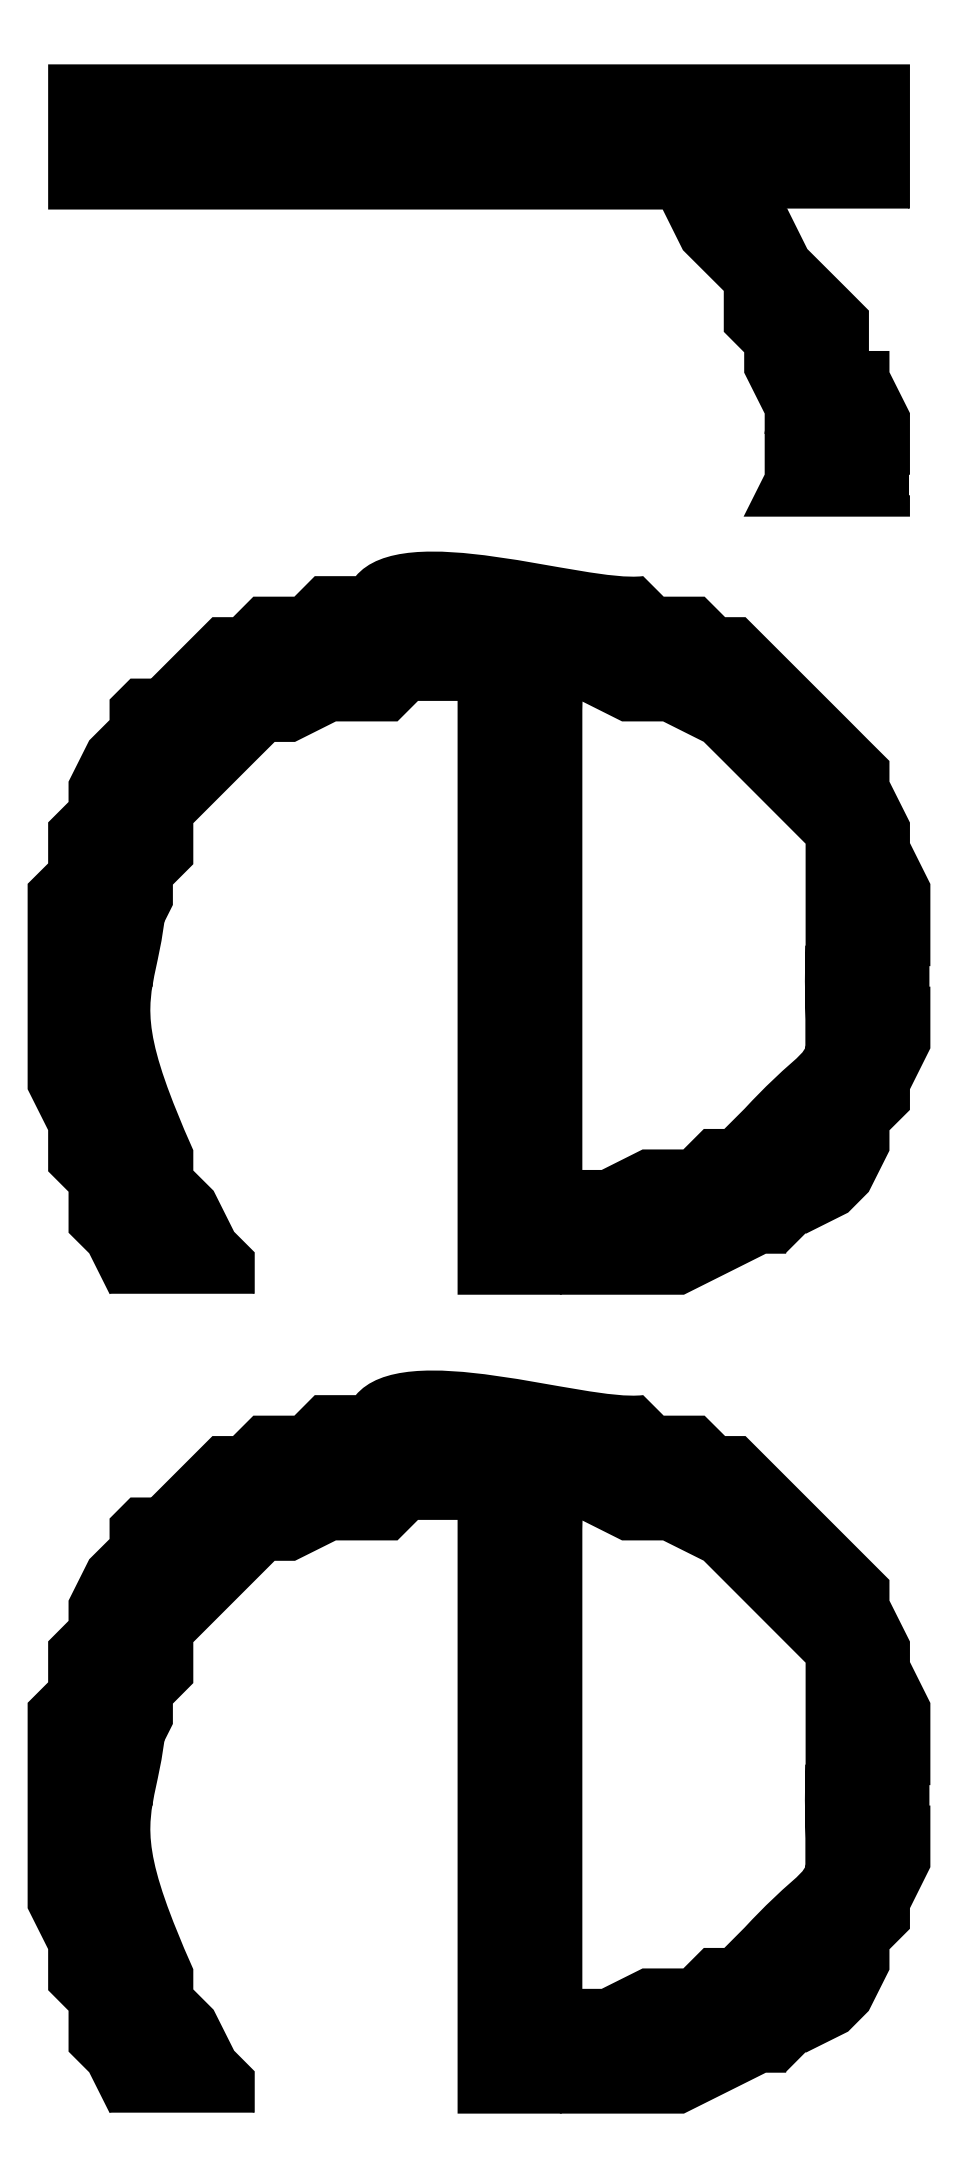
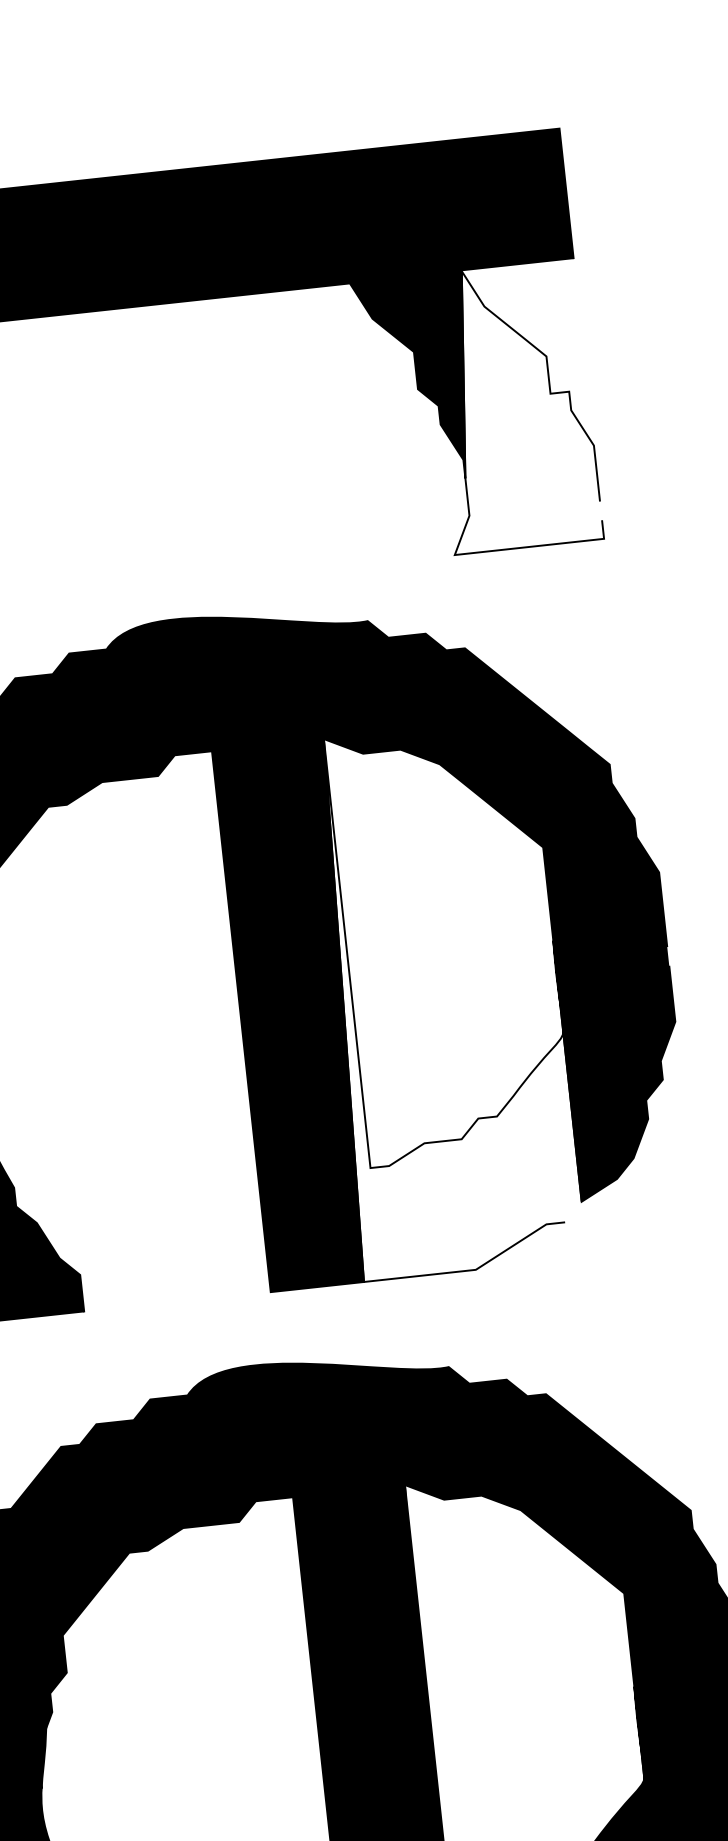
fill: (826, 361) -> (513, 406), removed
fill: (683, 996) -> (446, 999), removed

